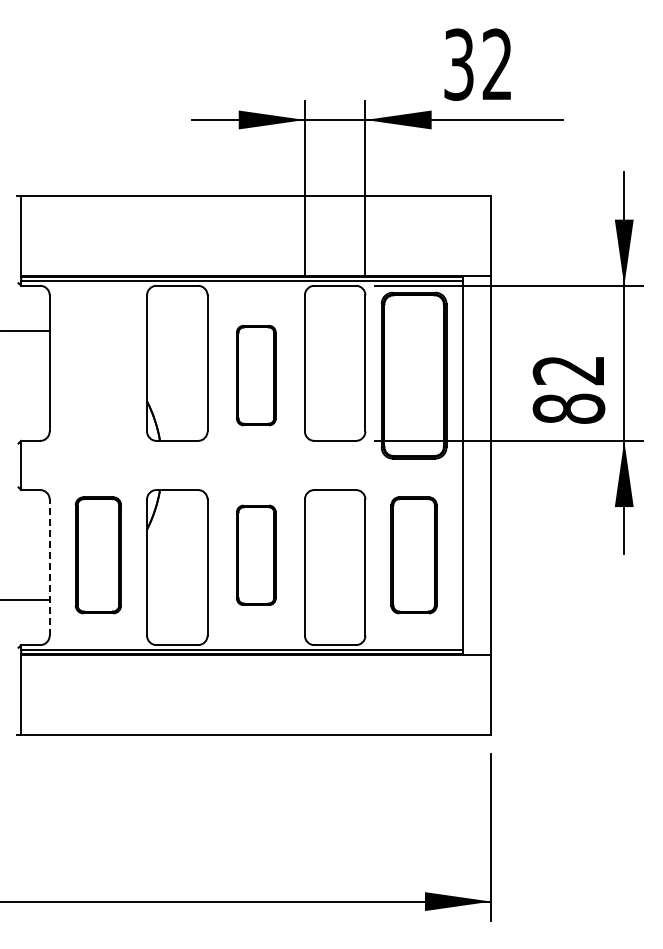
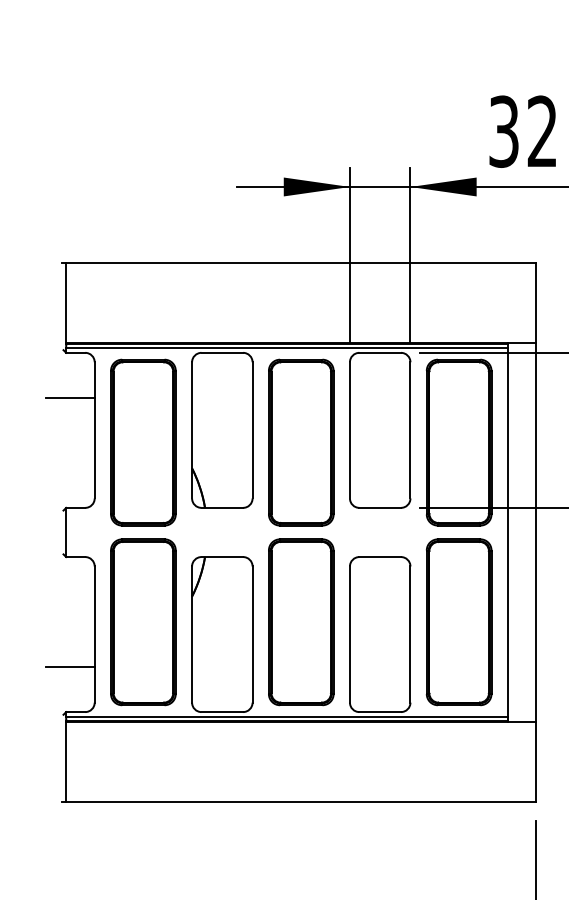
part: (98, 375) -> (143, 442), added
part: (256, 375) -> (301, 442), size x1.67
part: (98, 555) -> (143, 622), size x1.43
part: (256, 555) -> (301, 622), size x1.67
part: (413, 555) -> (458, 622), size x1.43
line: (49, 567) -> (94, 634), dashed -> solid

